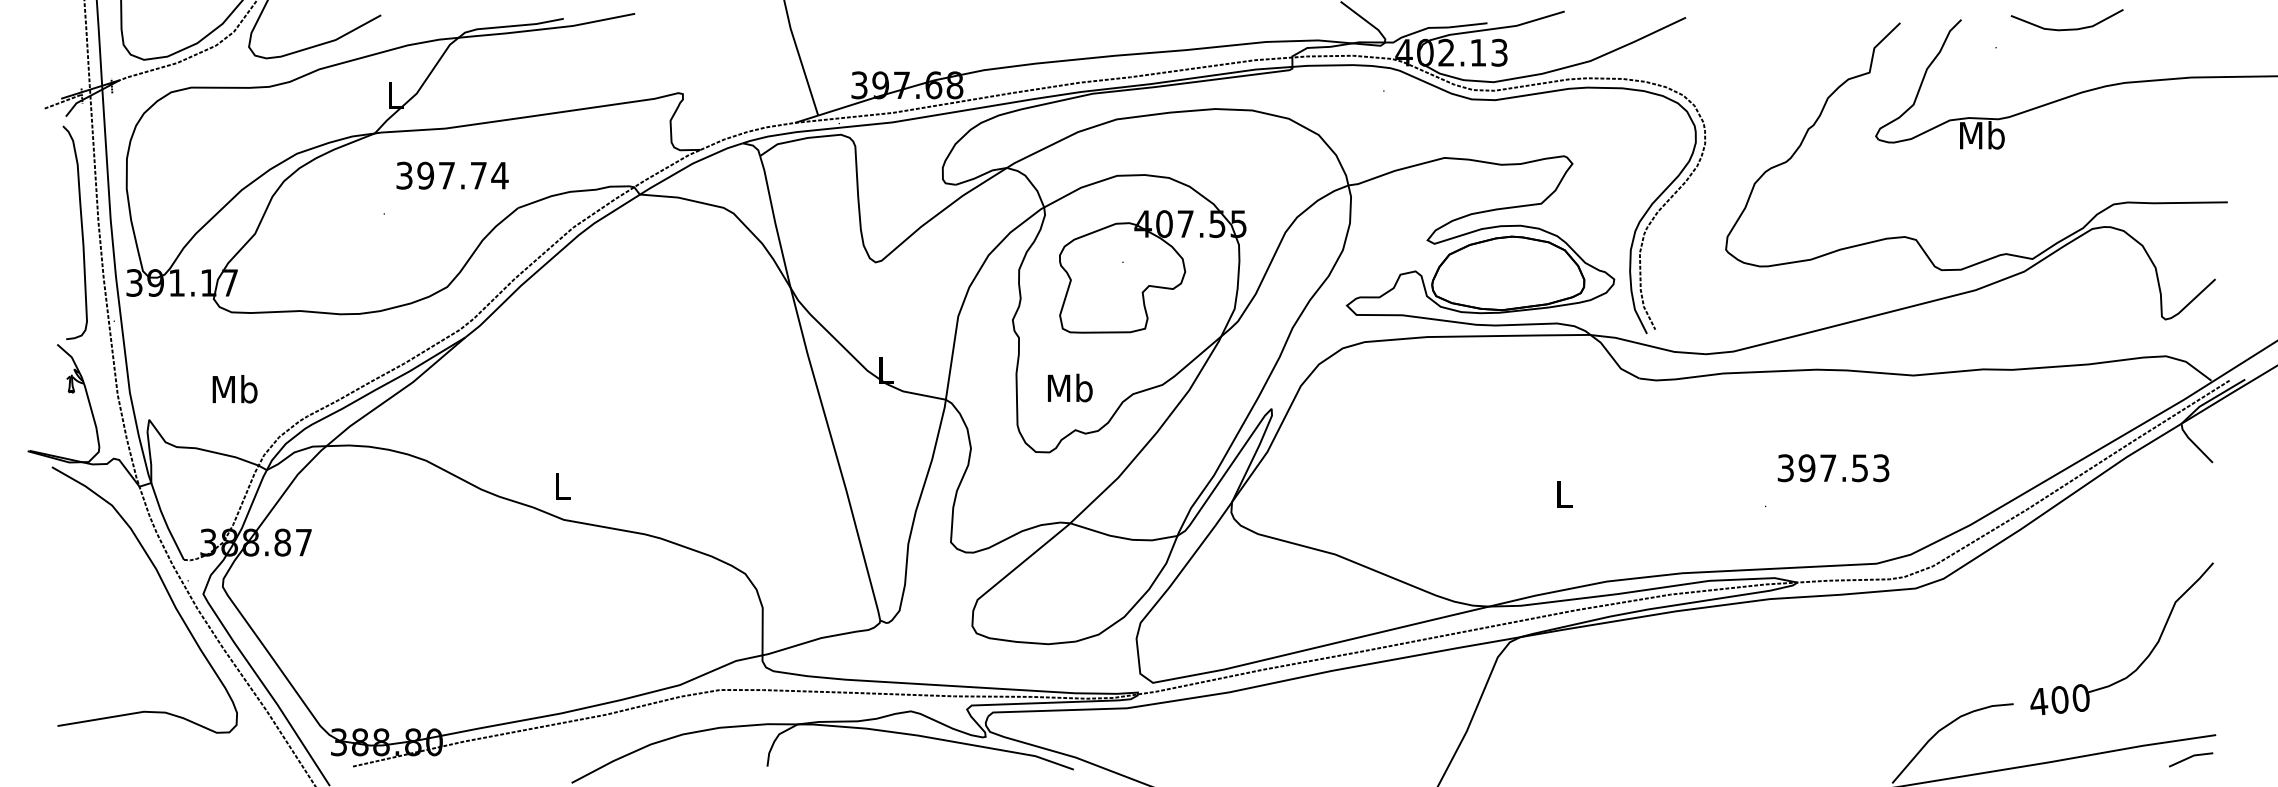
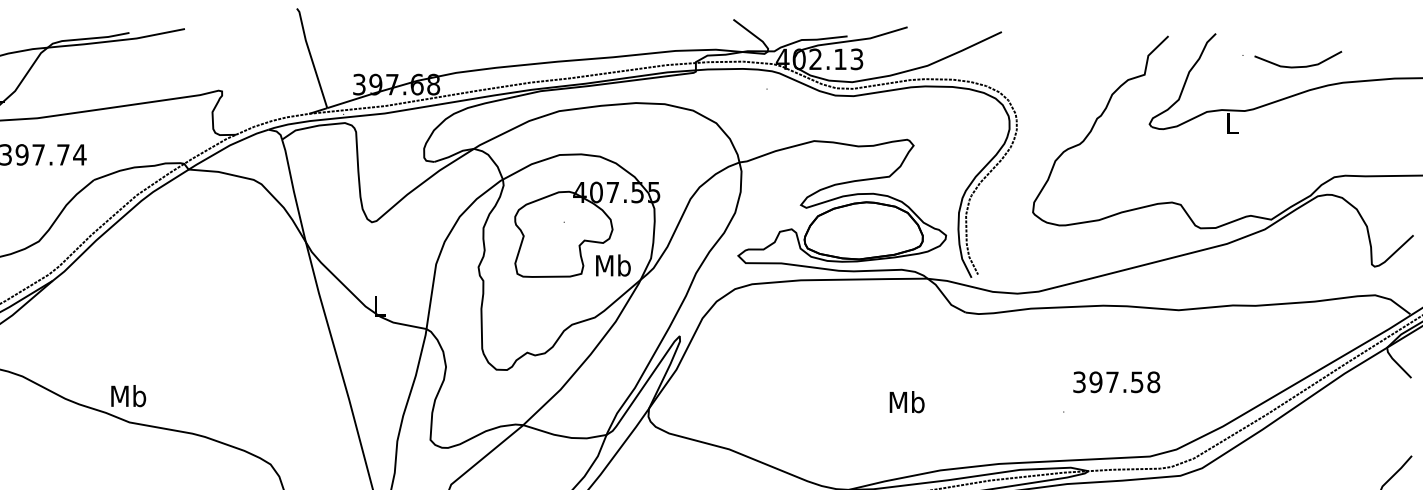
curve: (2068, 28) -> (1299, 66), moved
text: (1982, 135) -> (1232, 123), Mb -> L
text: (1070, 387) -> (613, 265), moved
text: (1881, 468) -> (1153, 382), 397.53 -> 397.58
text: (562, 485) -> (128, 395), L -> Mb
text: (1563, 493) -> (906, 401), L -> Mb

